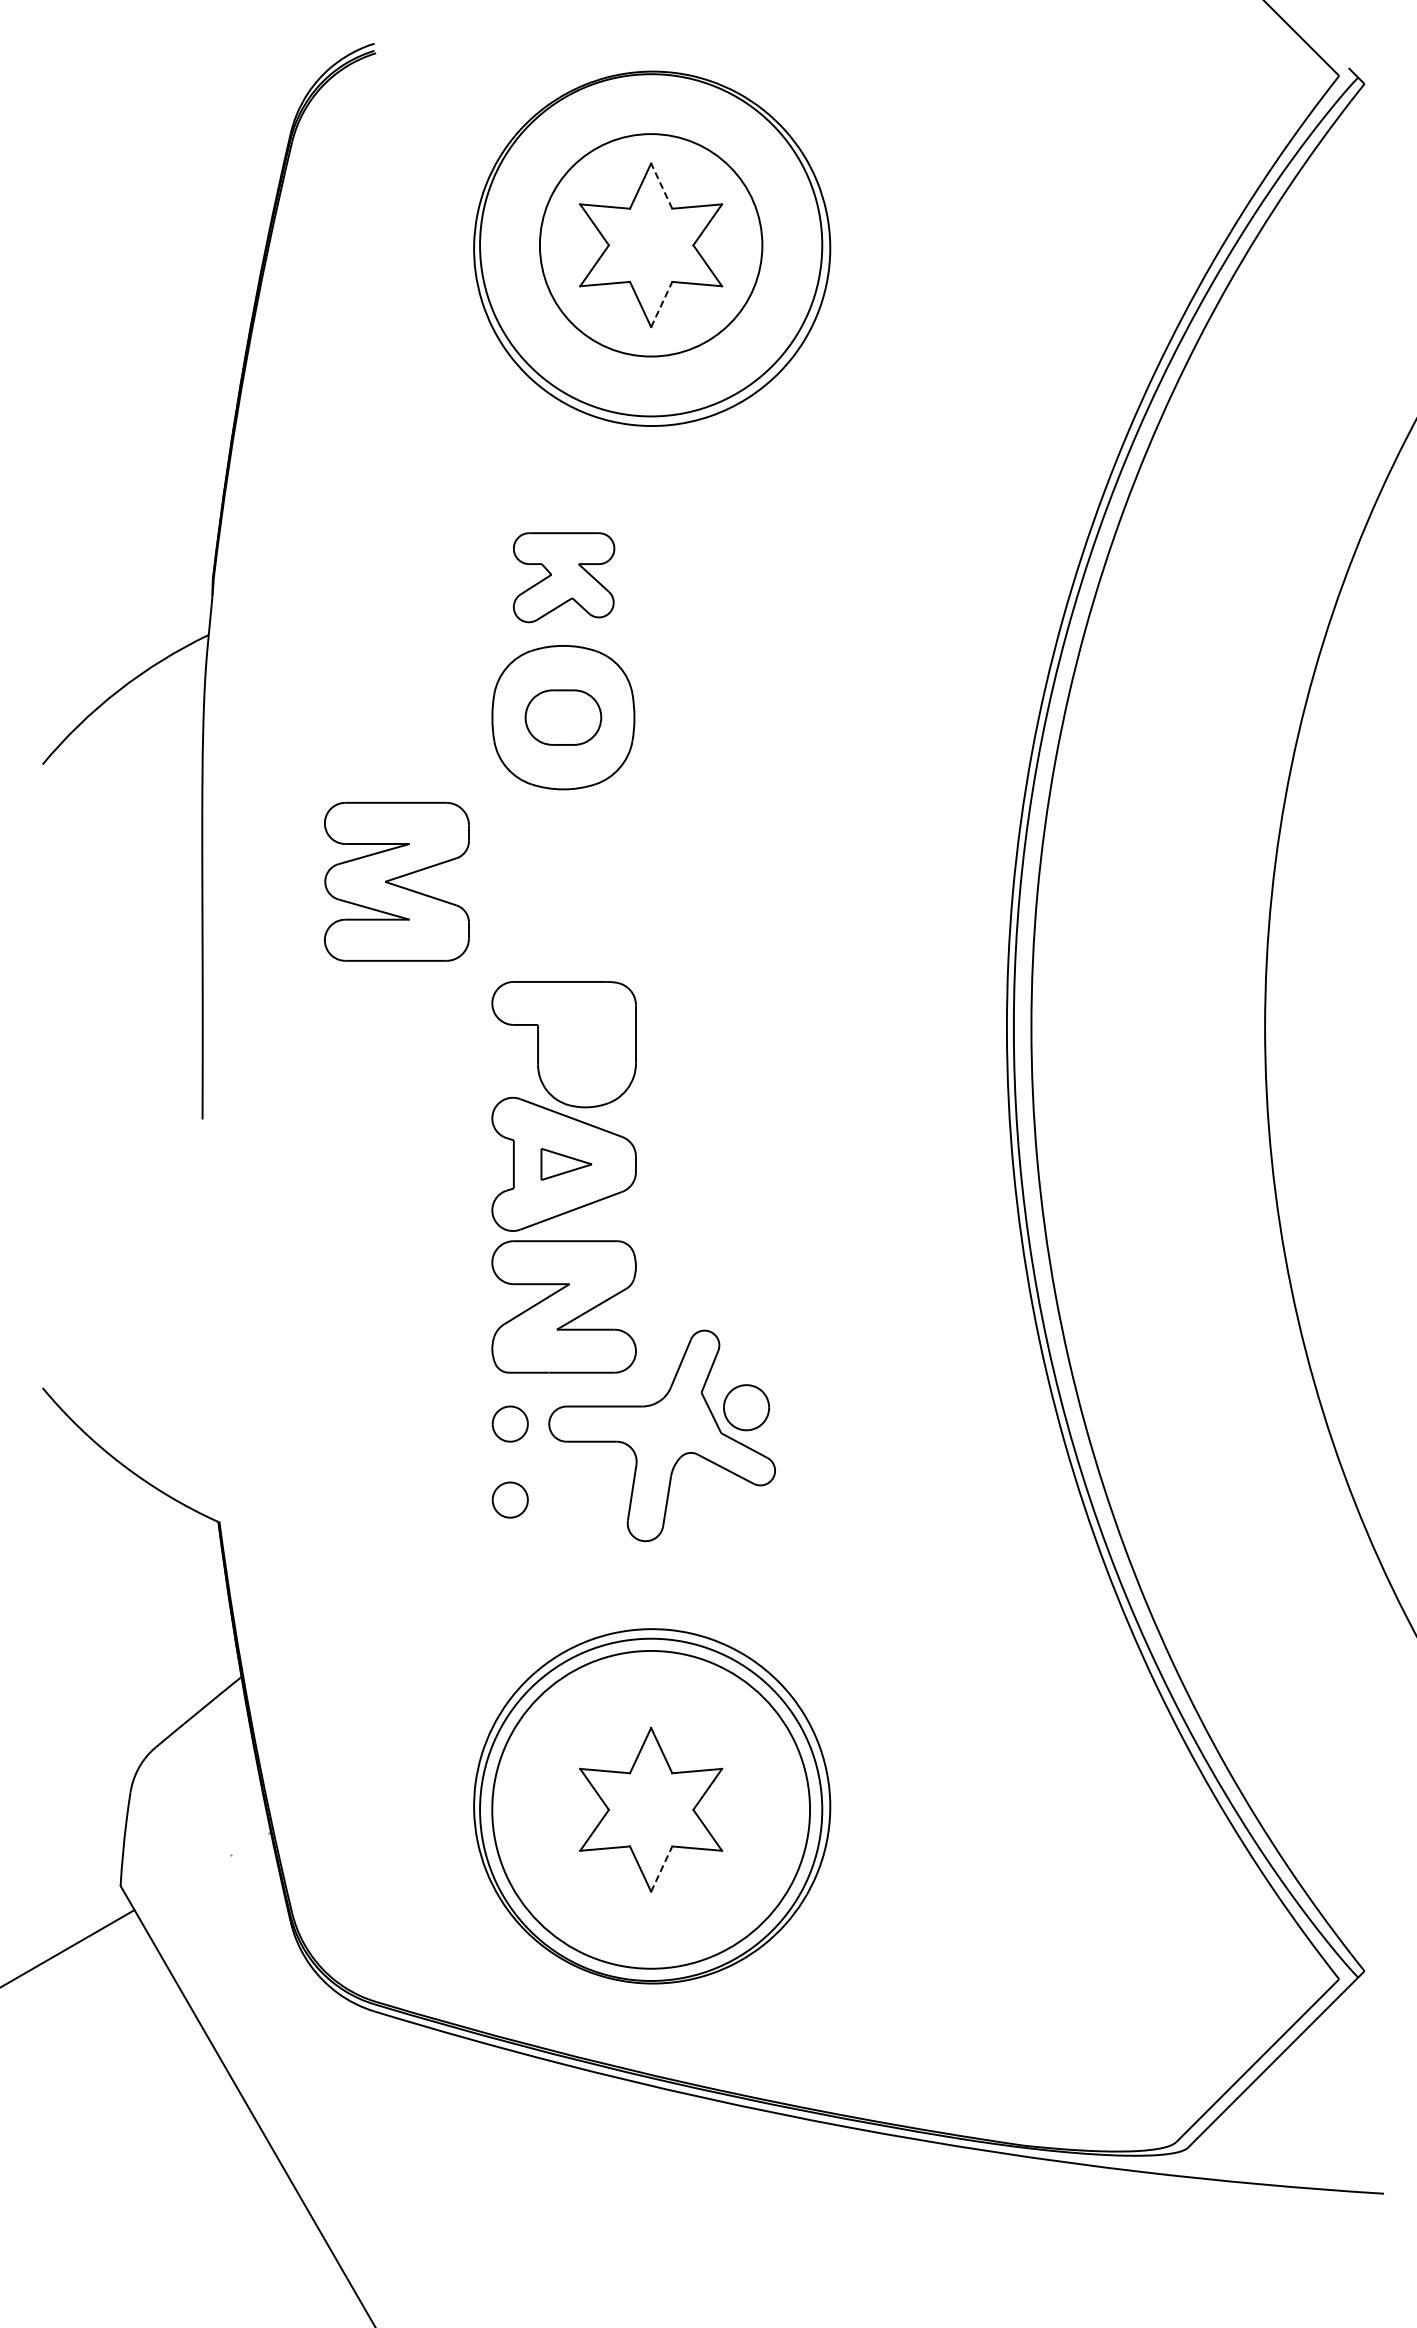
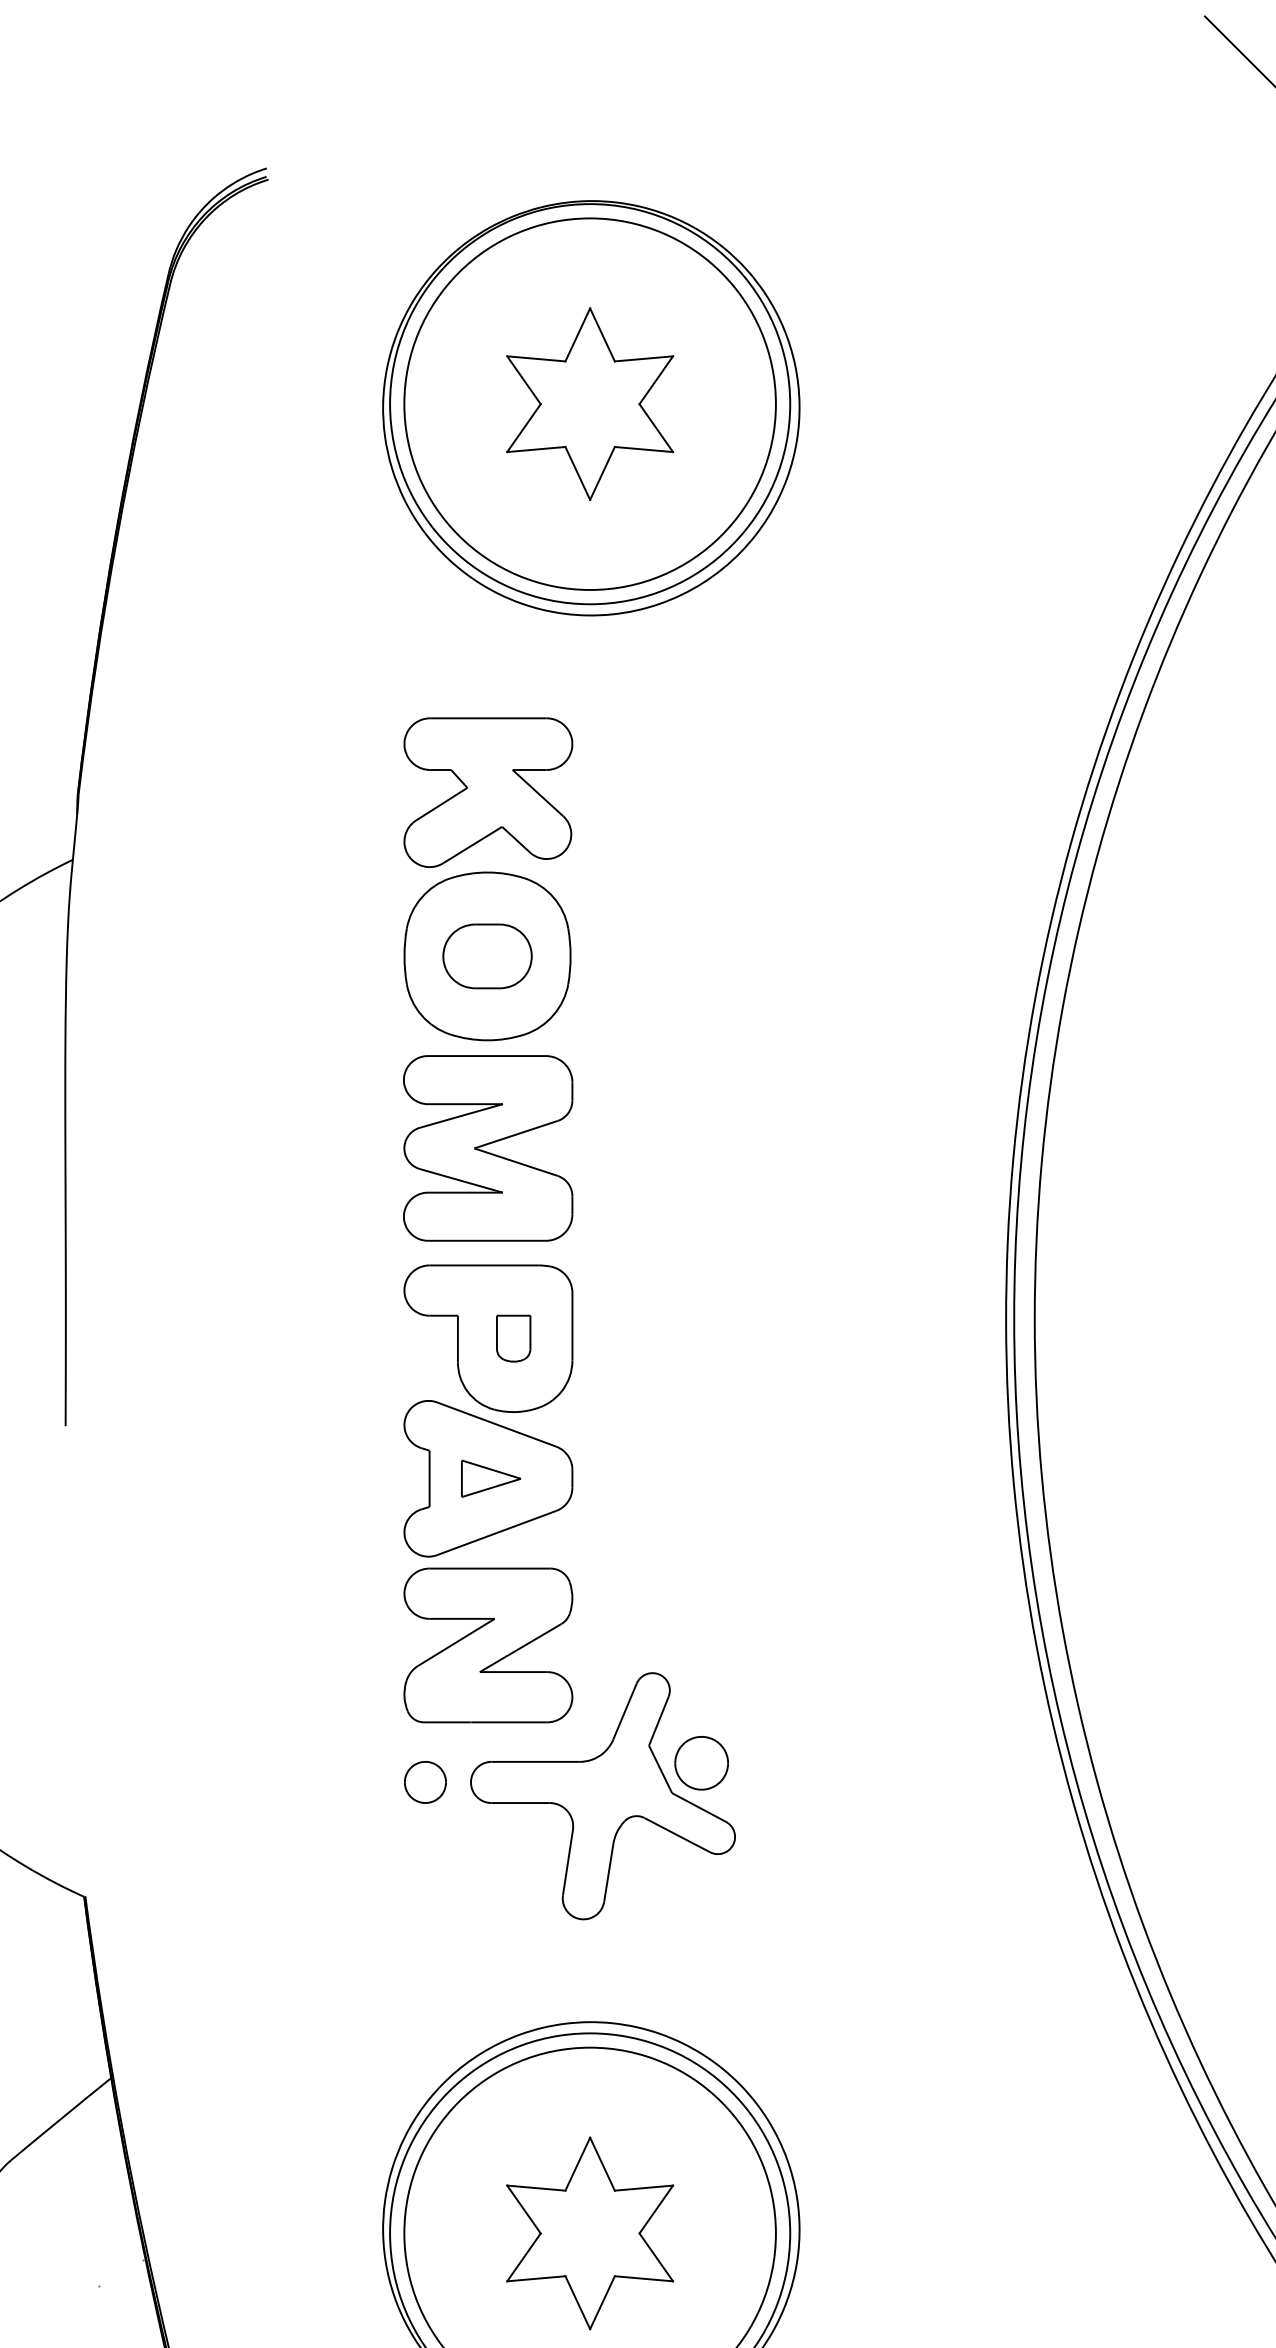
line: (661, 186) -> (602, 335), dashed -> solid
circle: (651, 245) -> (590, 404), size x1.43
line: (661, 304) -> (602, 473), dashed -> solid
part: (563, 577) -> (487, 792), size x1.43
part: (396, 881) -> (487, 1148), moved
part: (585, 1044) -> (513, 1338), added
part: (509, 1499) -> (424, 1870), removed
line: (661, 1869) -> (602, 2303), dashed -> solid

